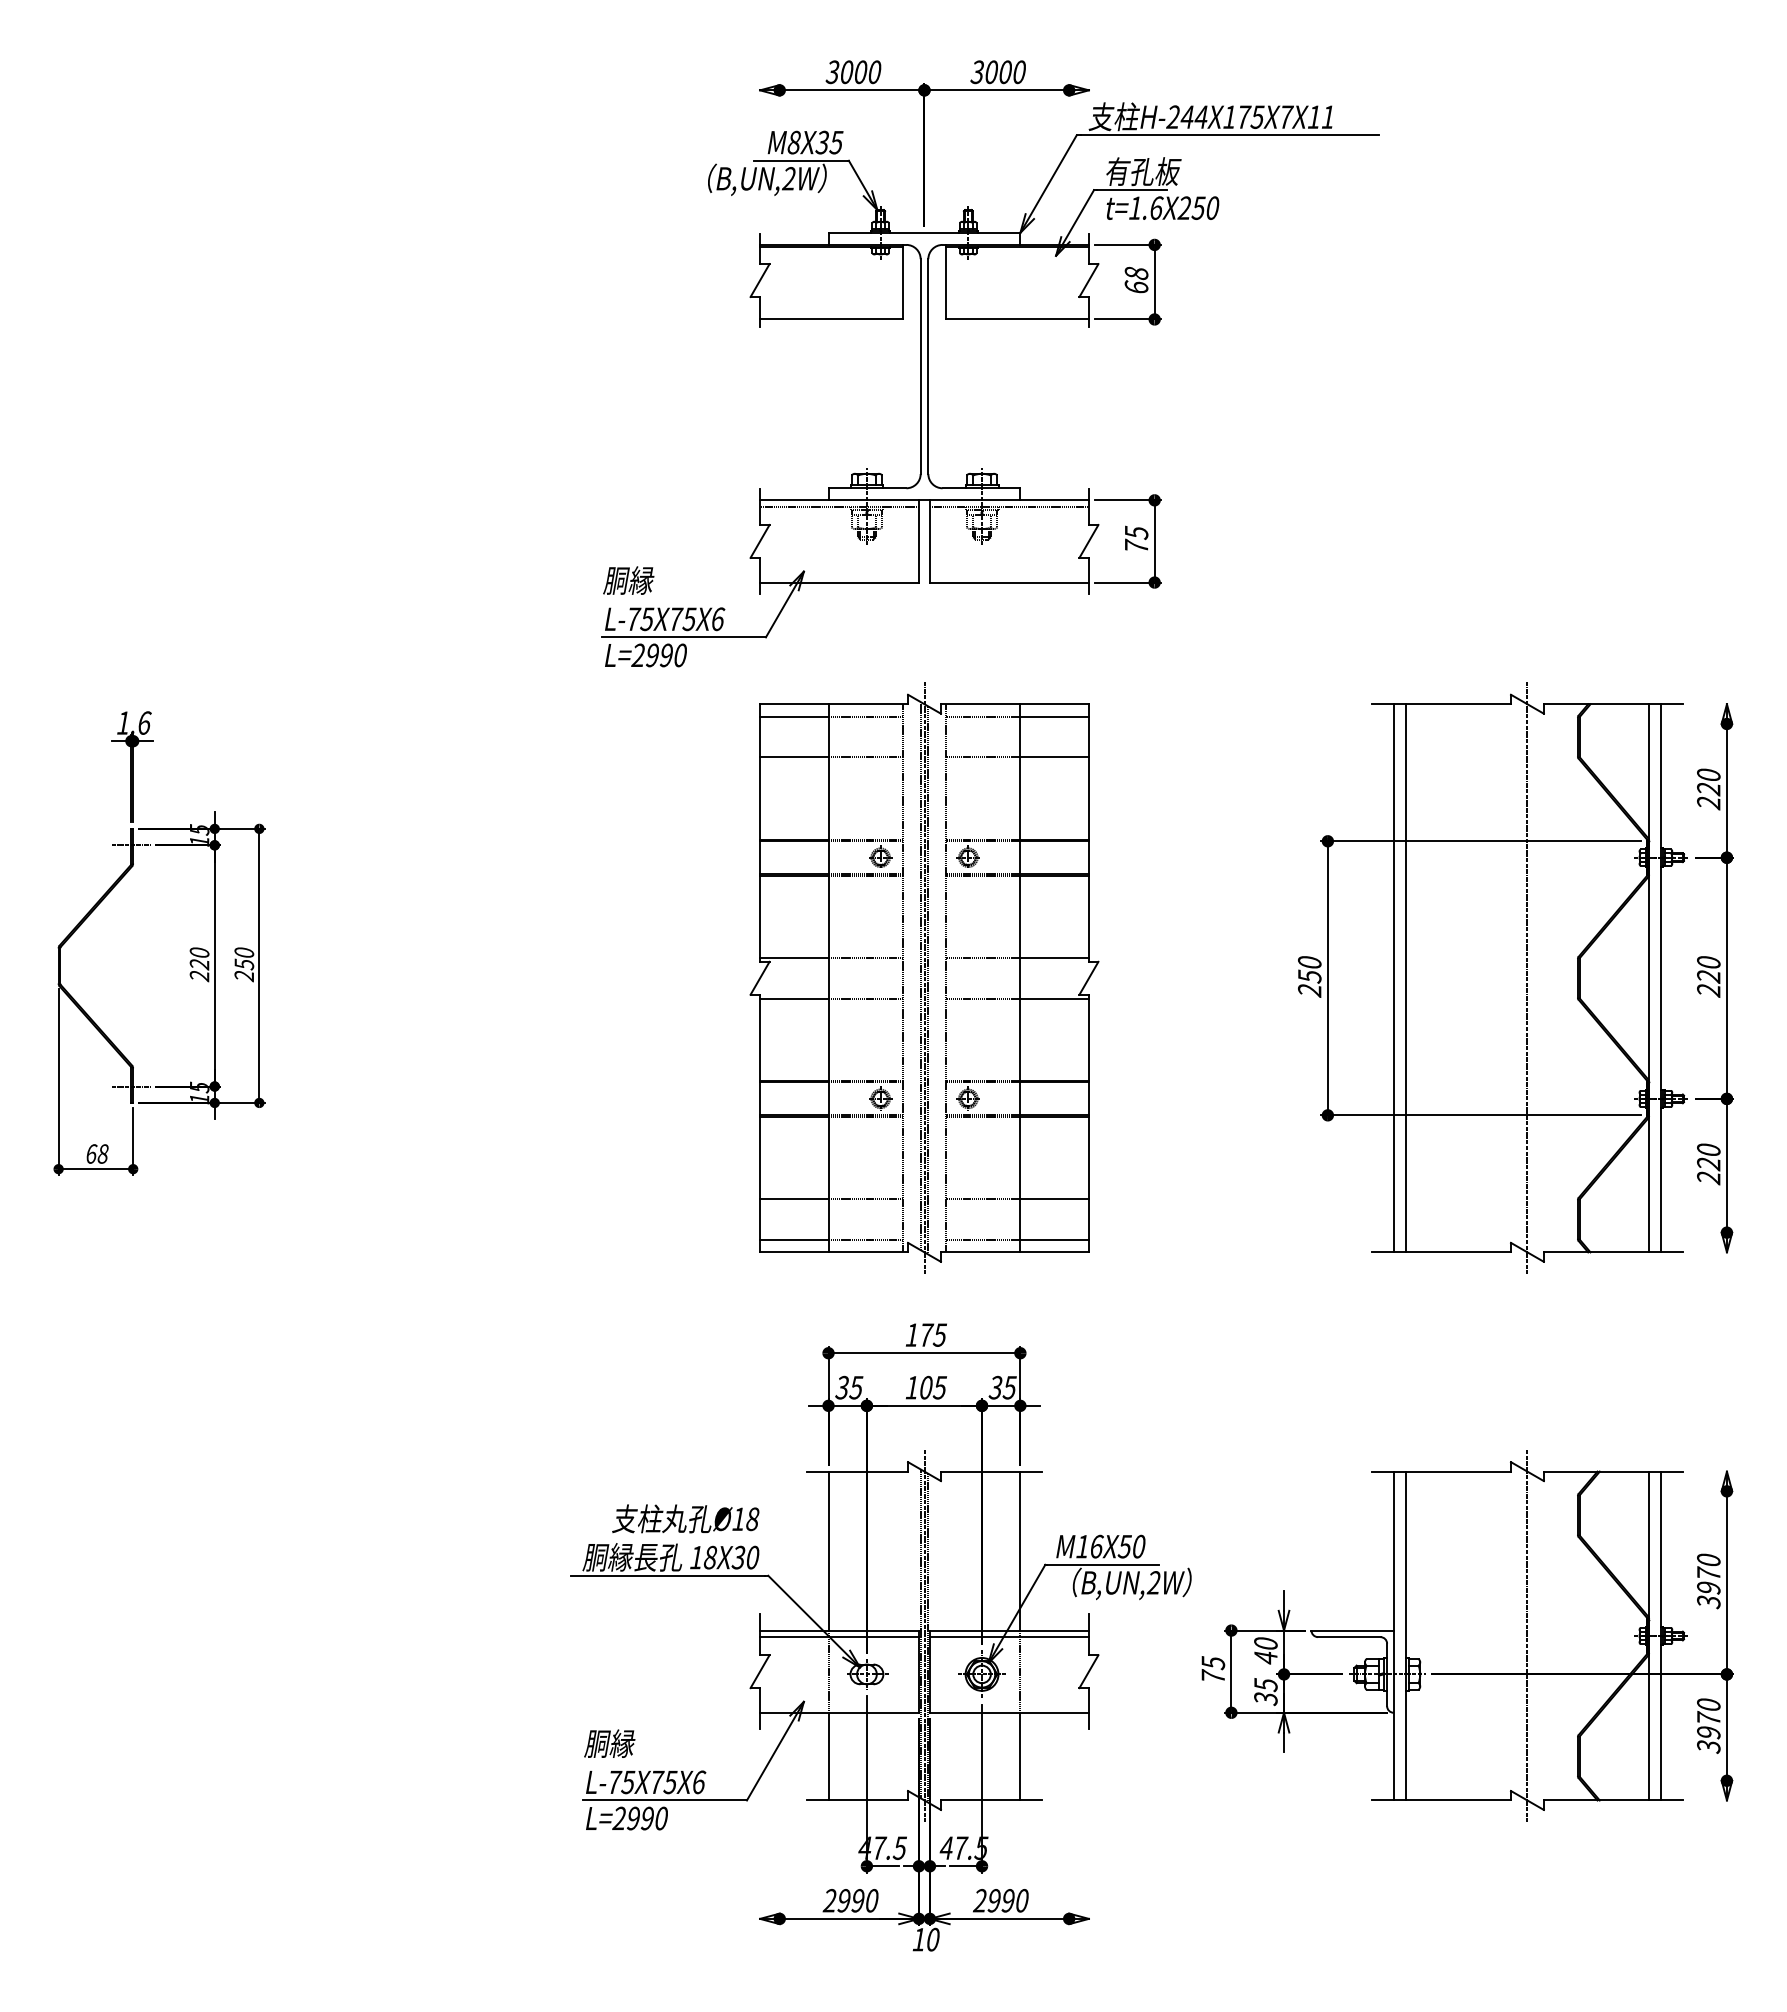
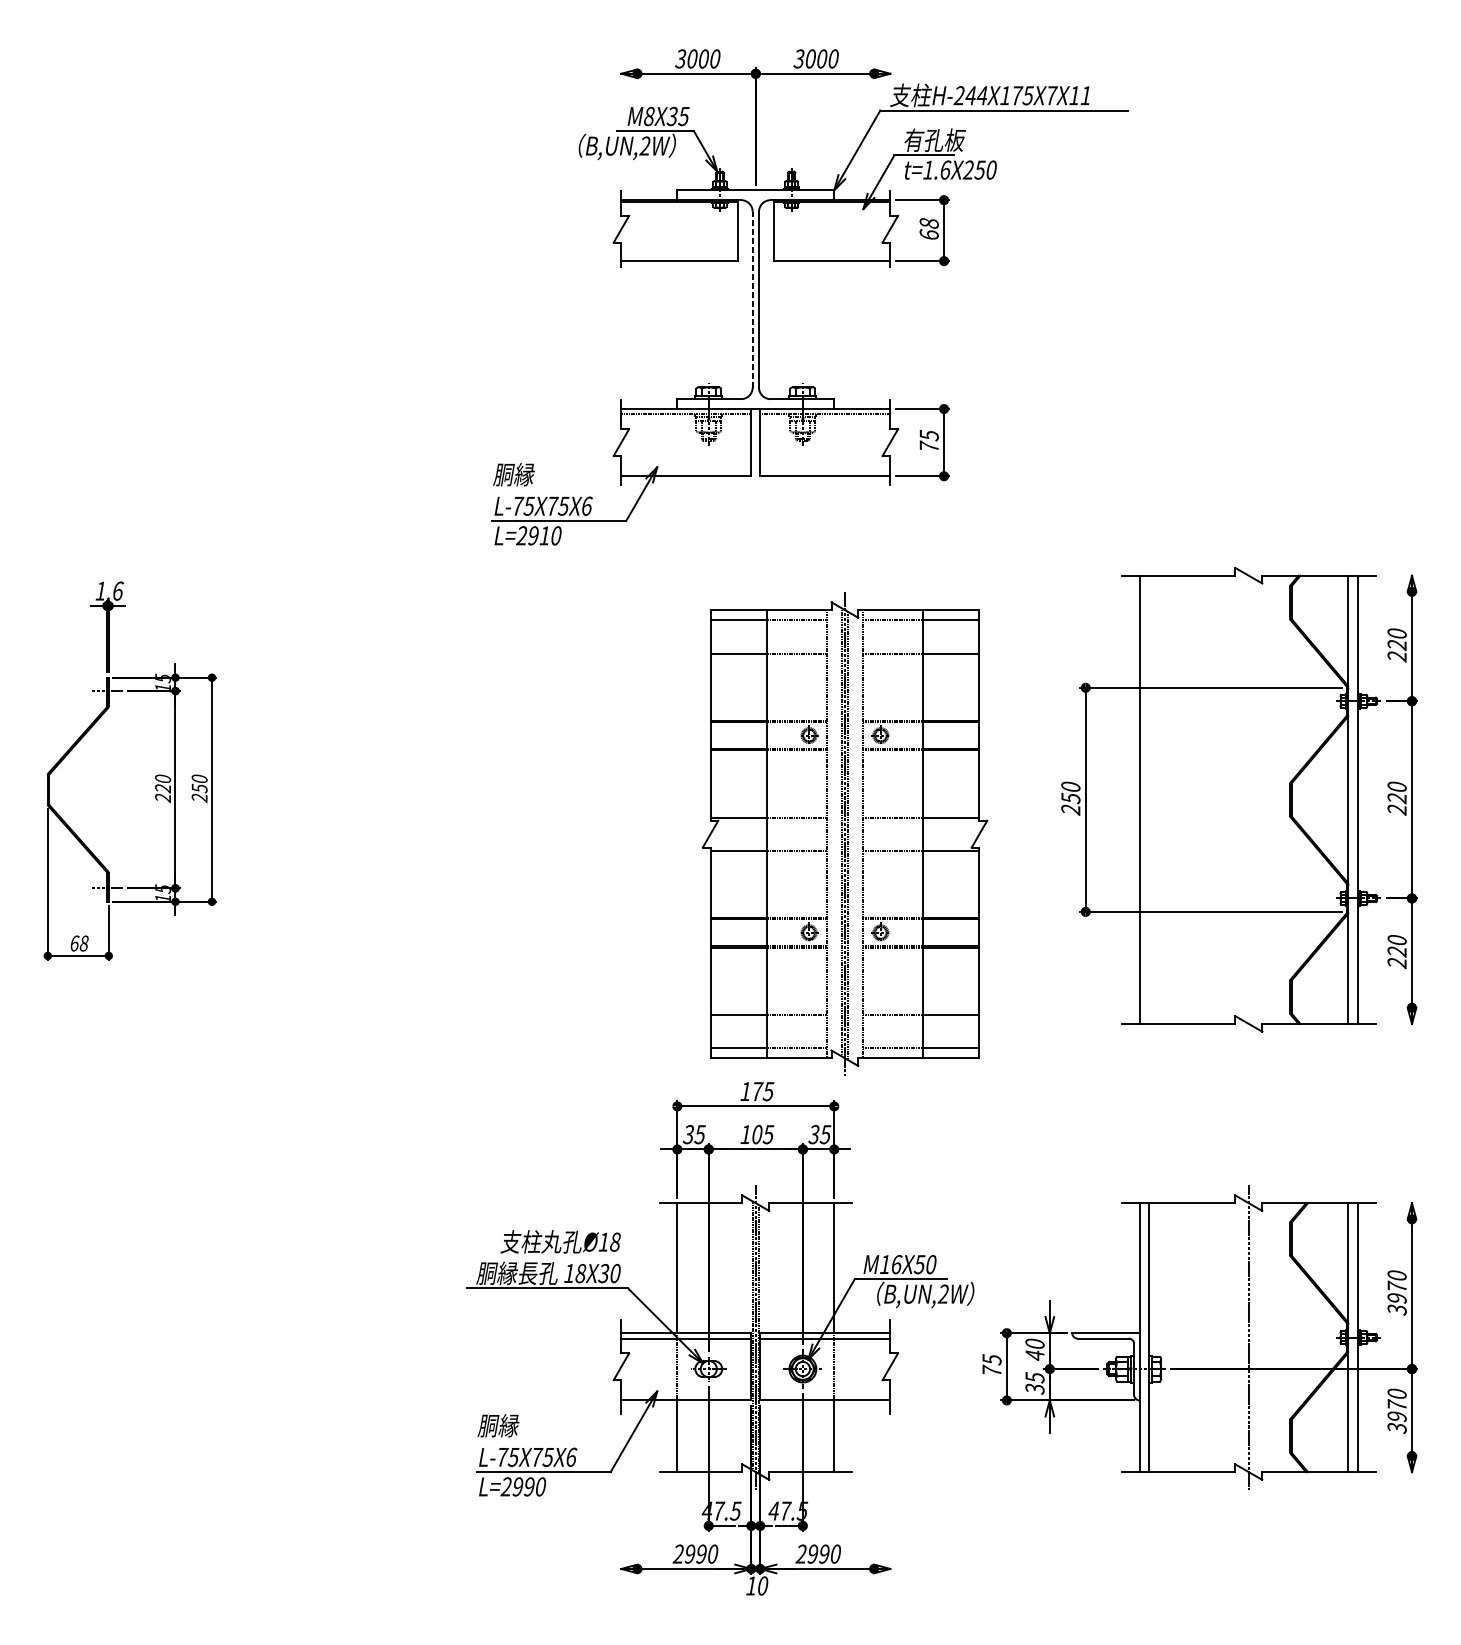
line: (920, 366) -> (752, 299), solid -> dashed
text: (665, 655) -> (544, 535), L=2990 -> L=2910
part: (924, 977) -> (844, 833), moved
line: (1405, 978) -> (1149, 800), removed
line: (1527, 978) -> (1248, 800), removed

